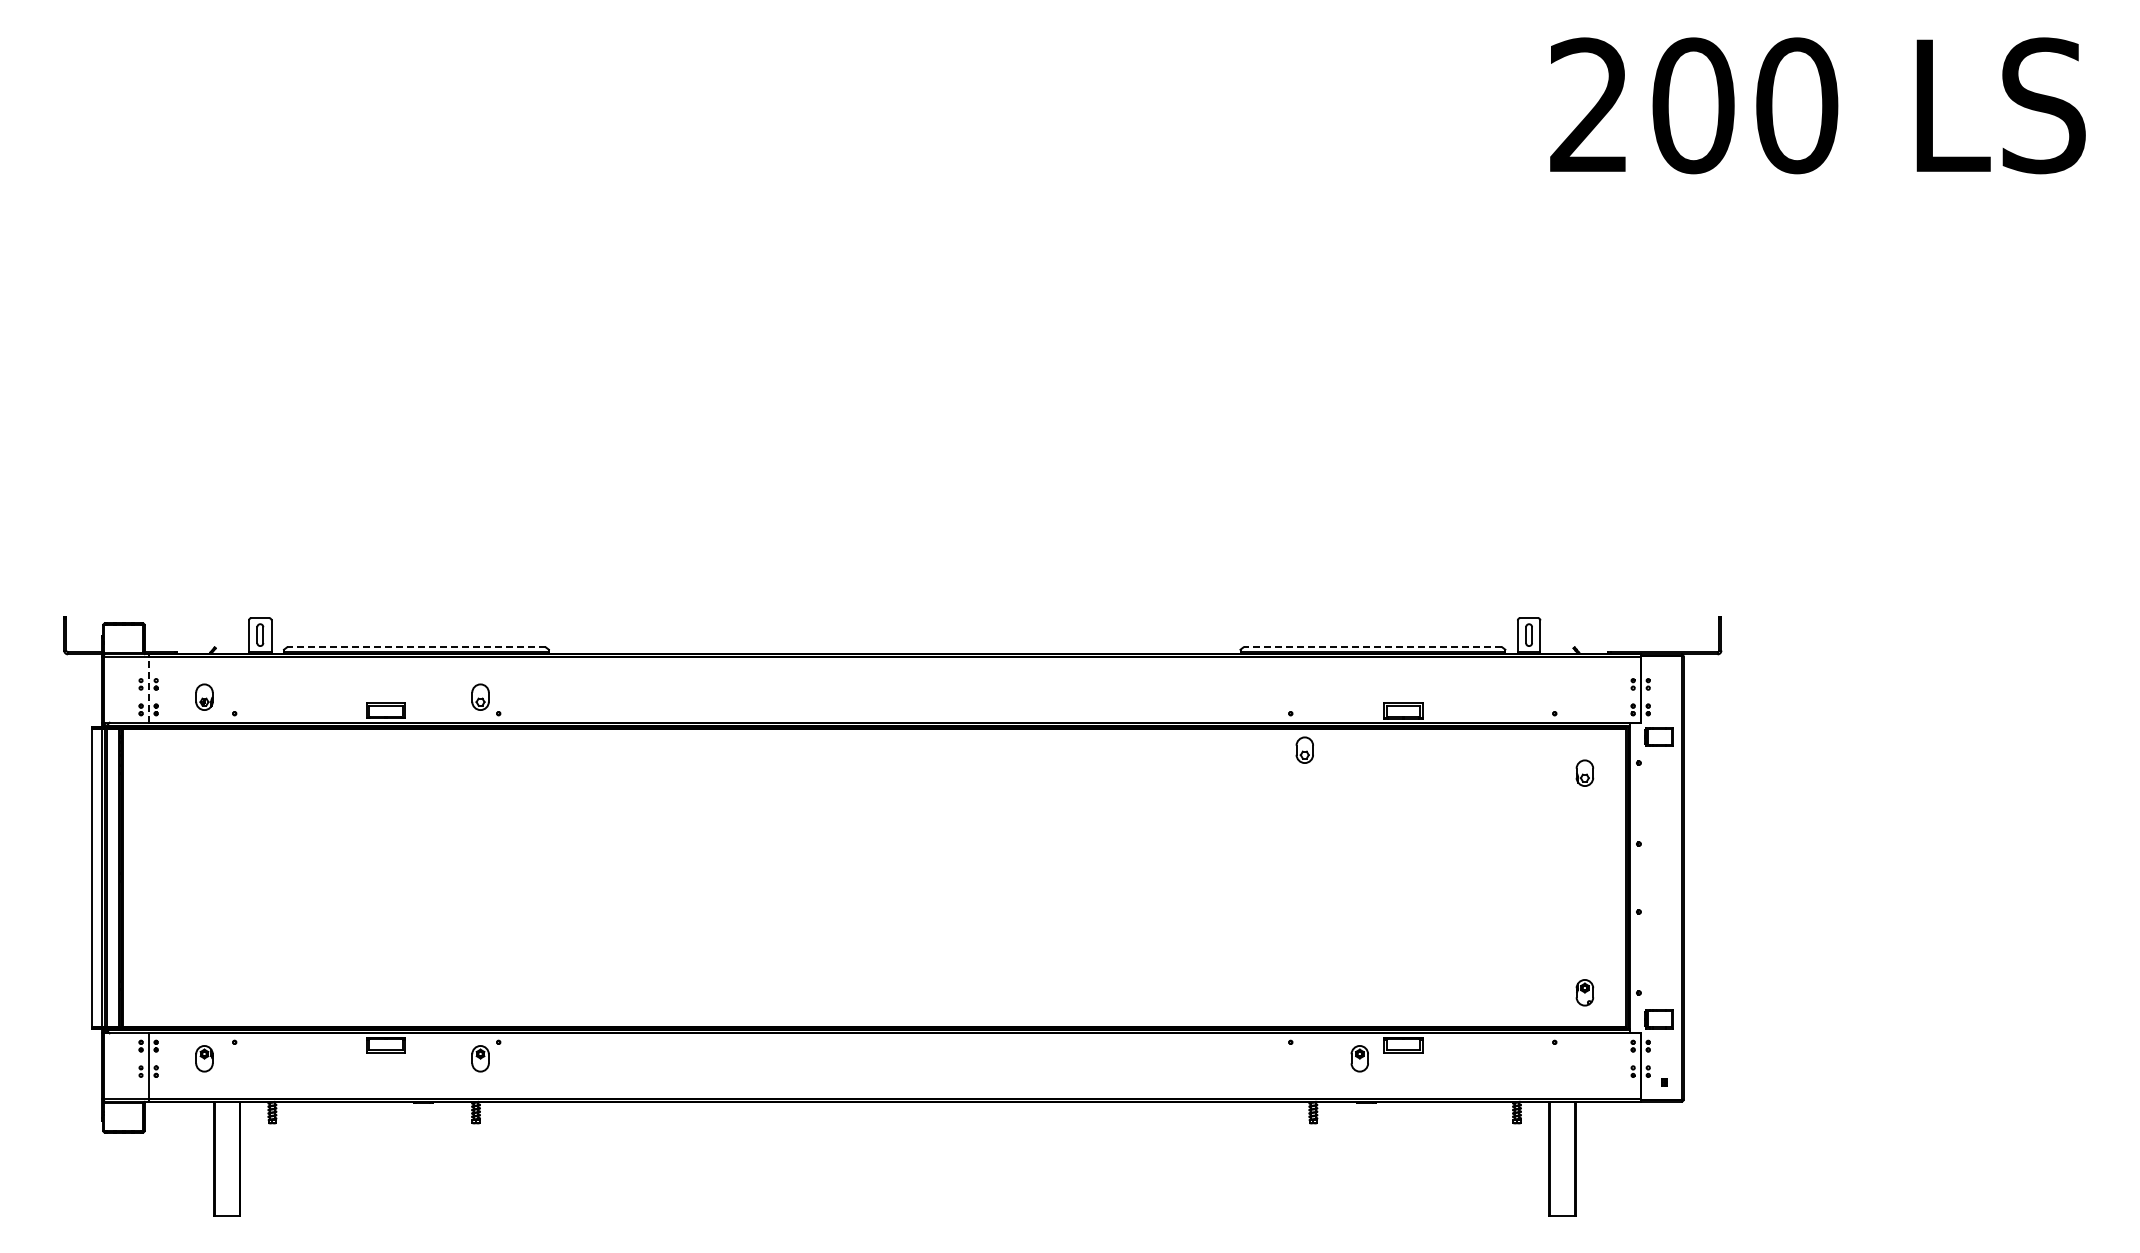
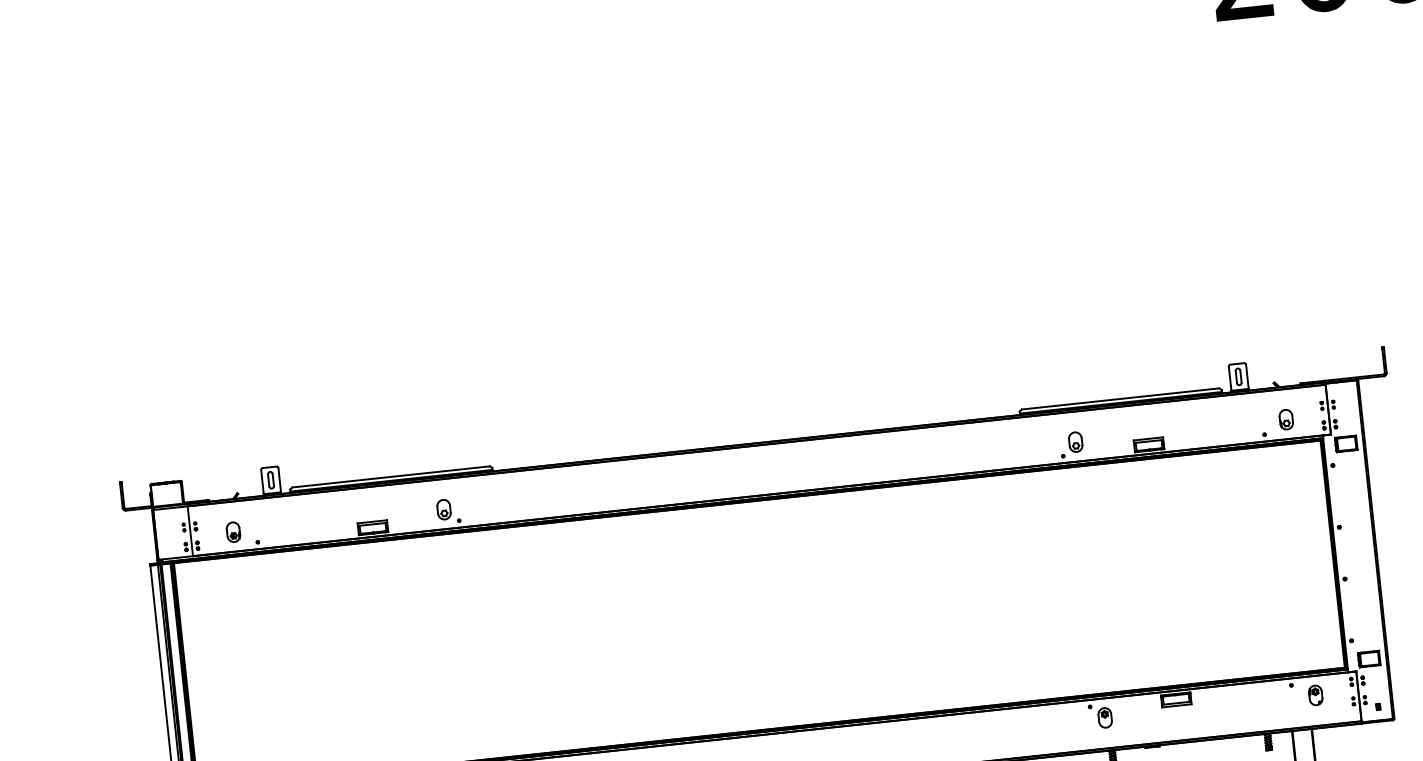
line: (415, 647) -> (390, 477), dashed -> solid
line: (1372, 647) -> (1120, 399), dashed -> solid
line: (148, 690) -> (190, 531), dashed -> solid
part: (1304, 749) -> (1075, 441), moved
part: (1584, 772) -> (1285, 419), moved
part: (1584, 992) -> (1315, 695), moved
part: (1359, 1058) -> (1104, 717), moved

